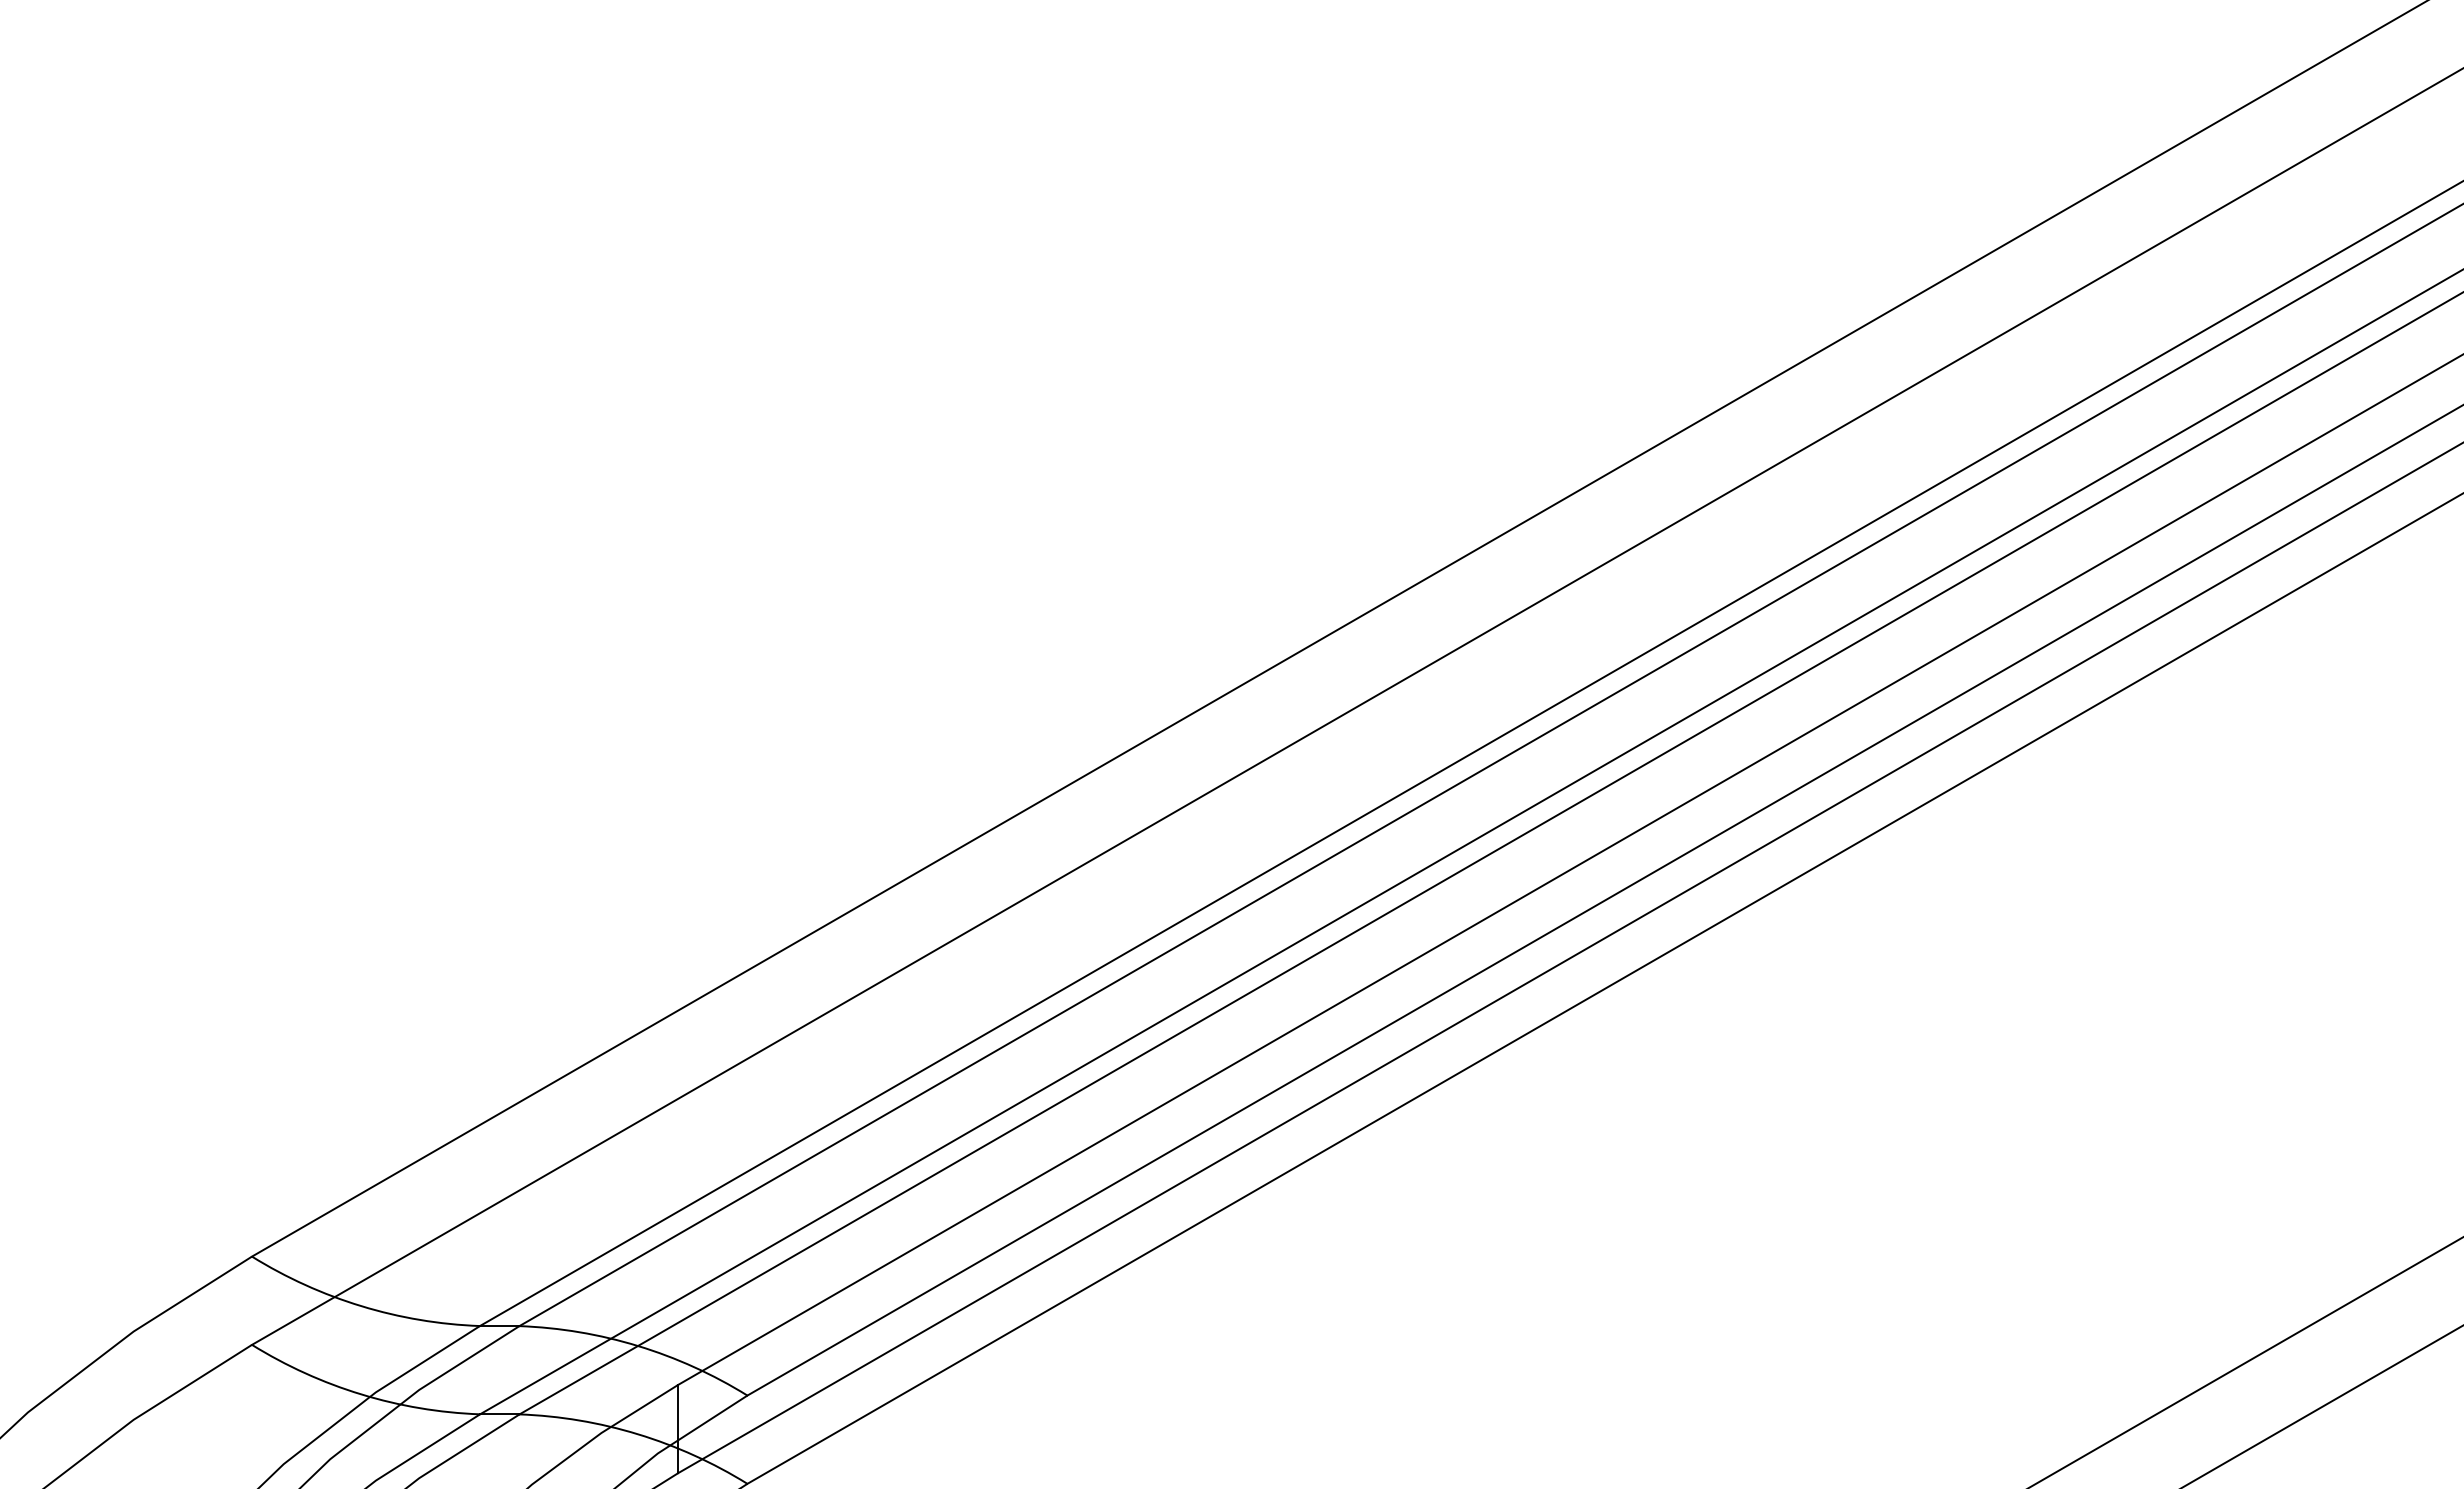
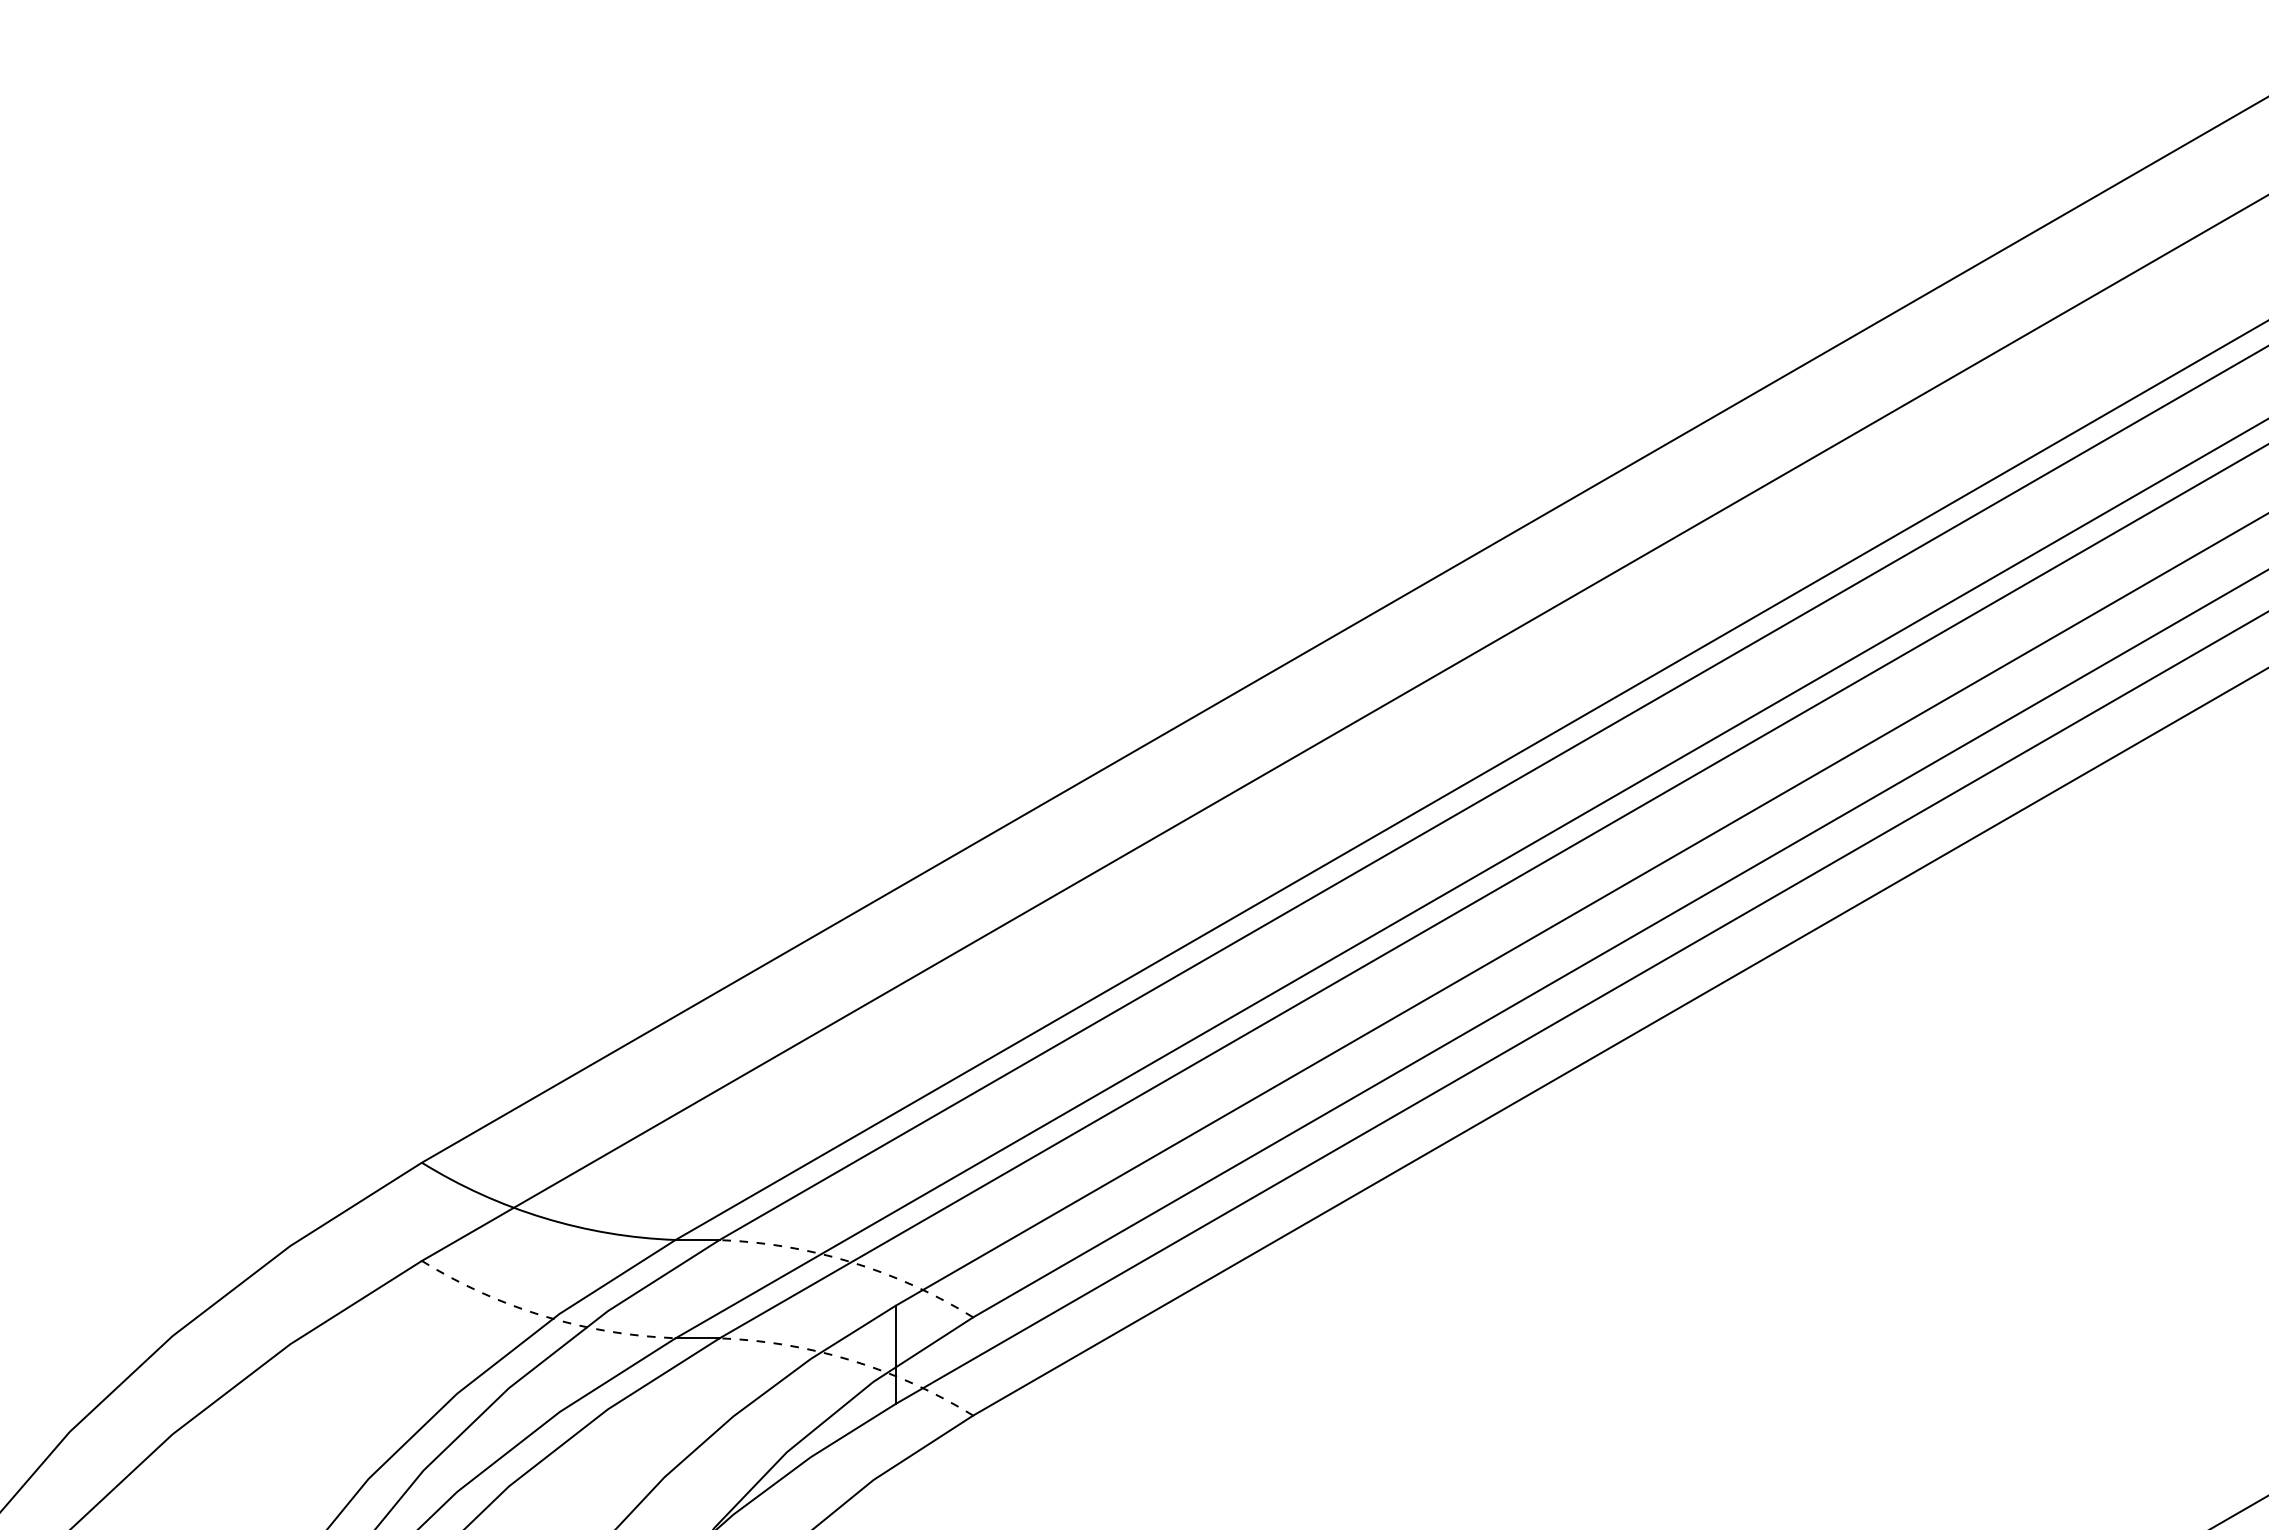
arc: (638, 1346) -> (851, 1262), solid -> dashed
arc: (361, 1394) -> (543, 1316), solid -> dashed
arc: (638, 1434) -> (851, 1360), solid -> dashed

